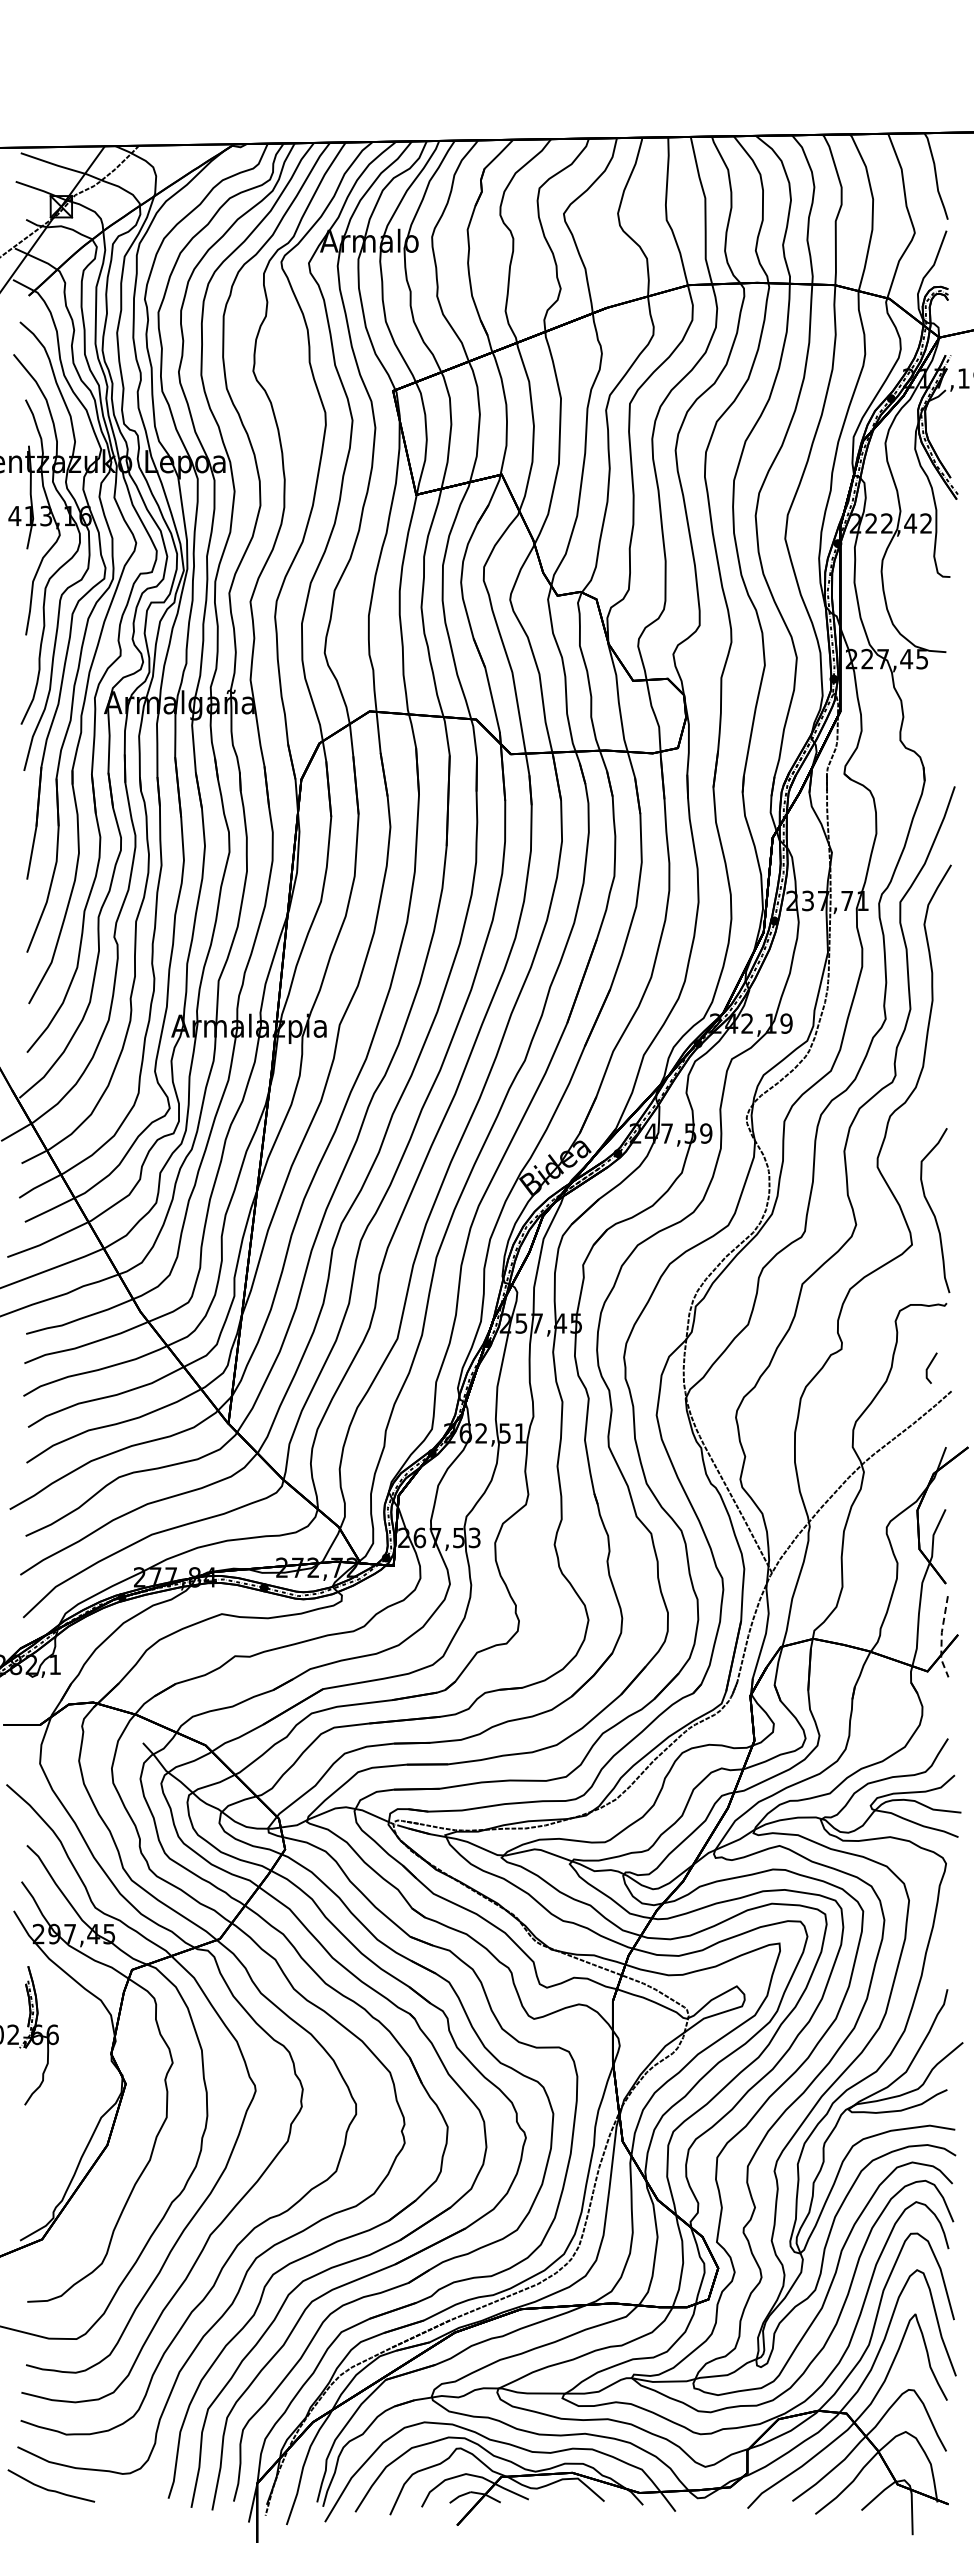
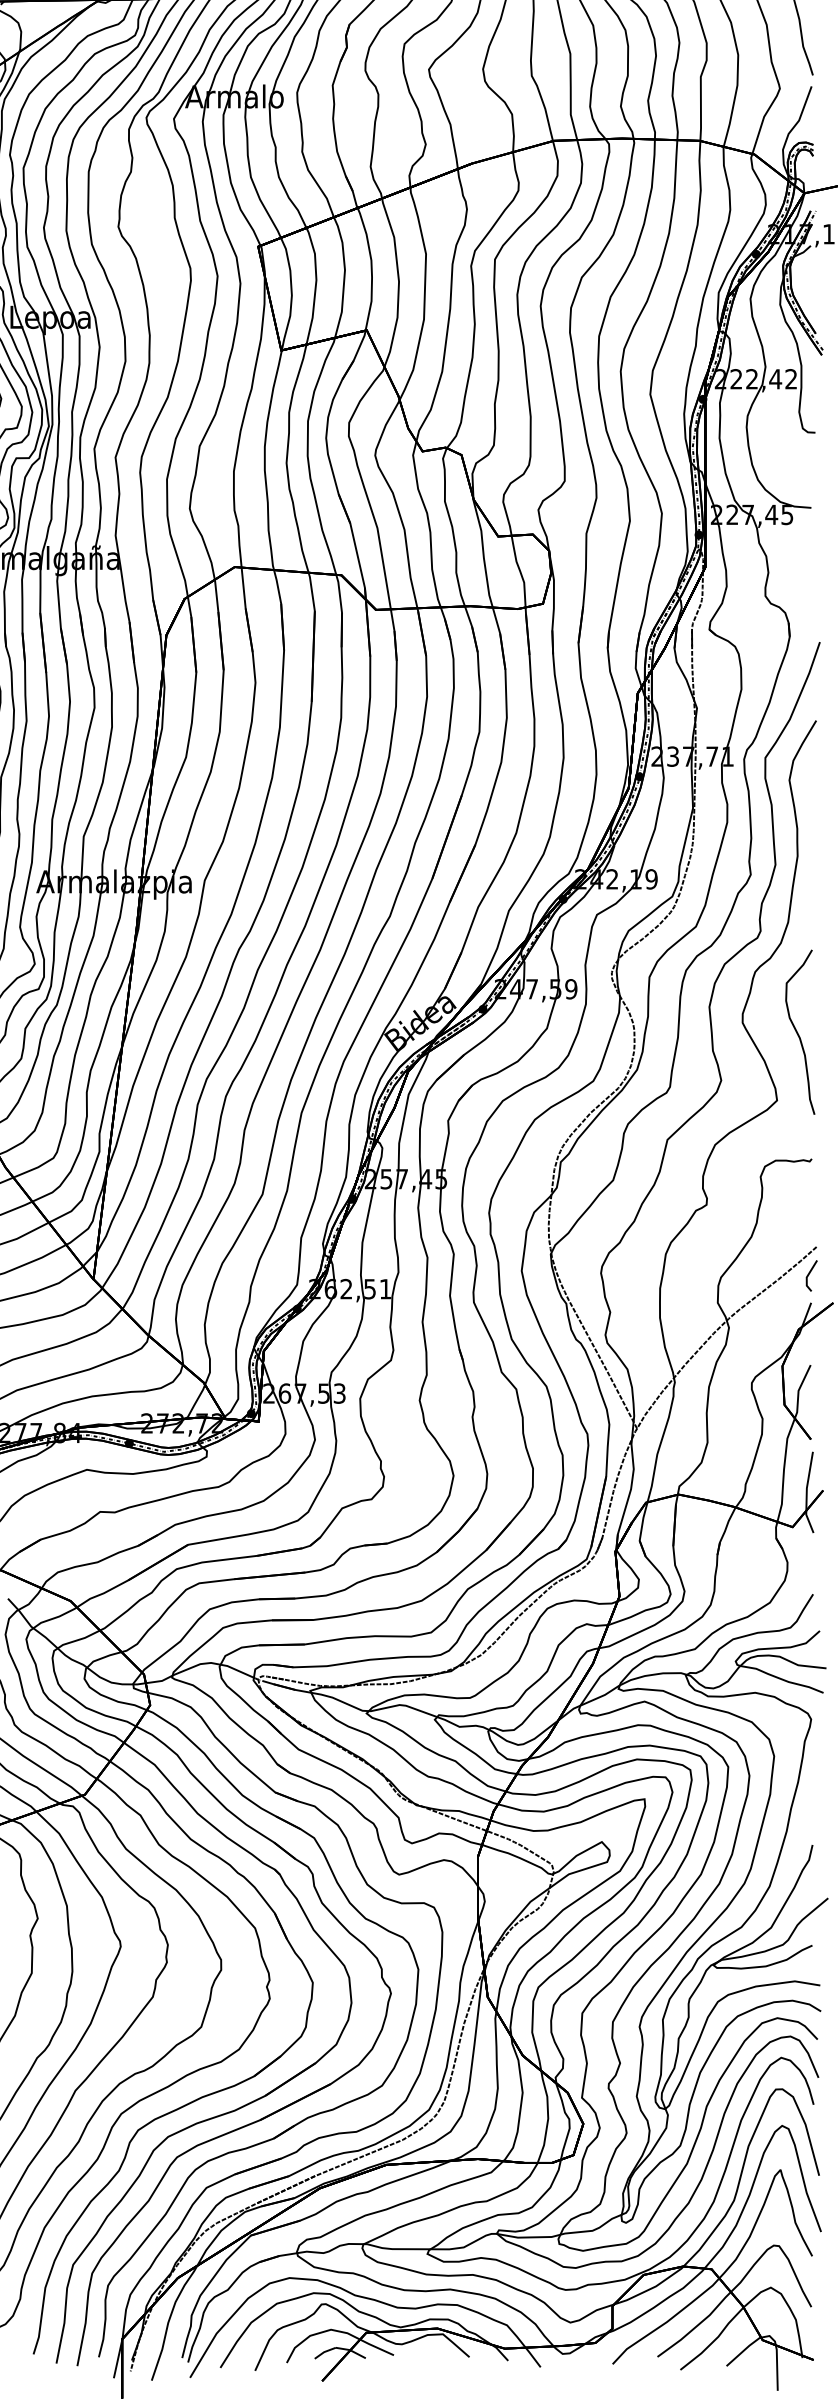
curve: (933, 1211) -> (798, 1033), moved
line: (929, 1367) -> (809, 1275), moved
line: (941, 1637) -> (806, 1493), dashed -> solid

